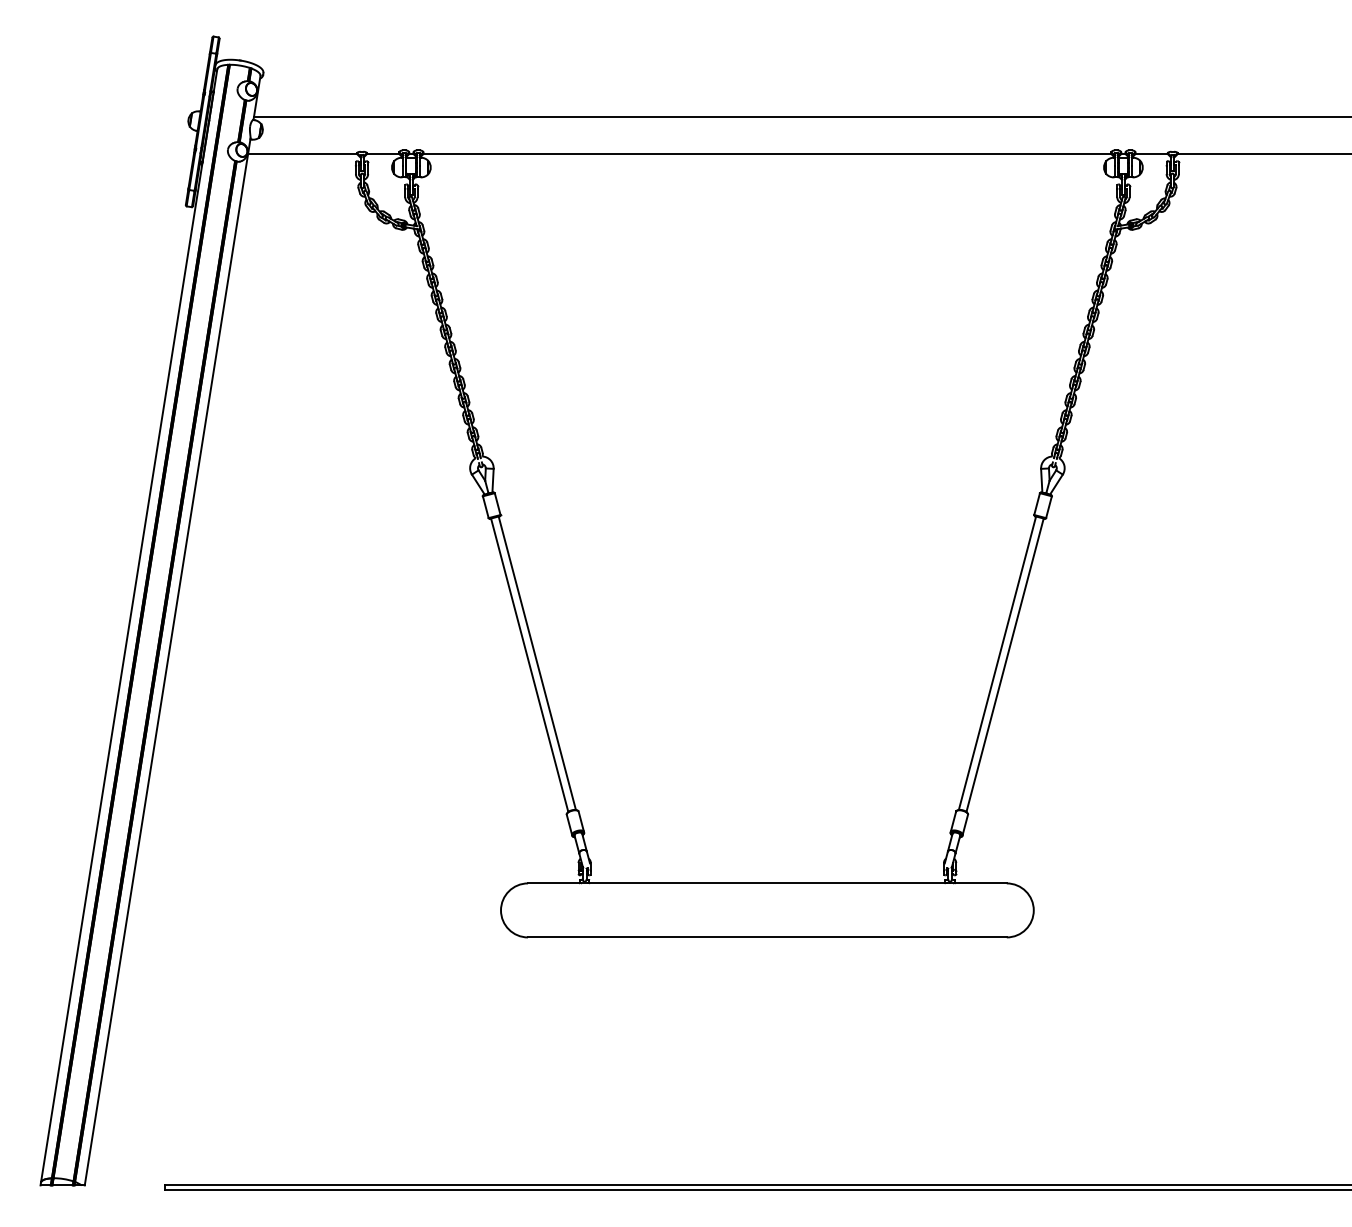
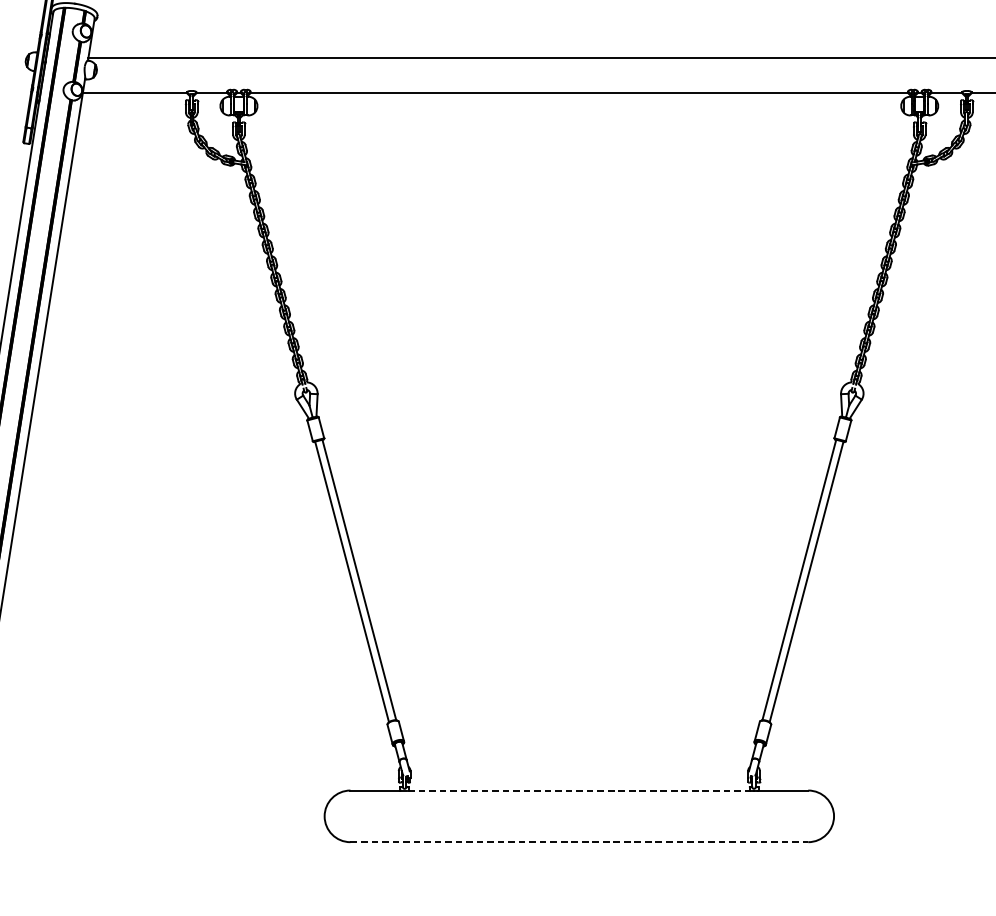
line: (767, 883) -> (579, 790), solid -> dashed
line: (767, 937) -> (579, 842), solid -> dashed

